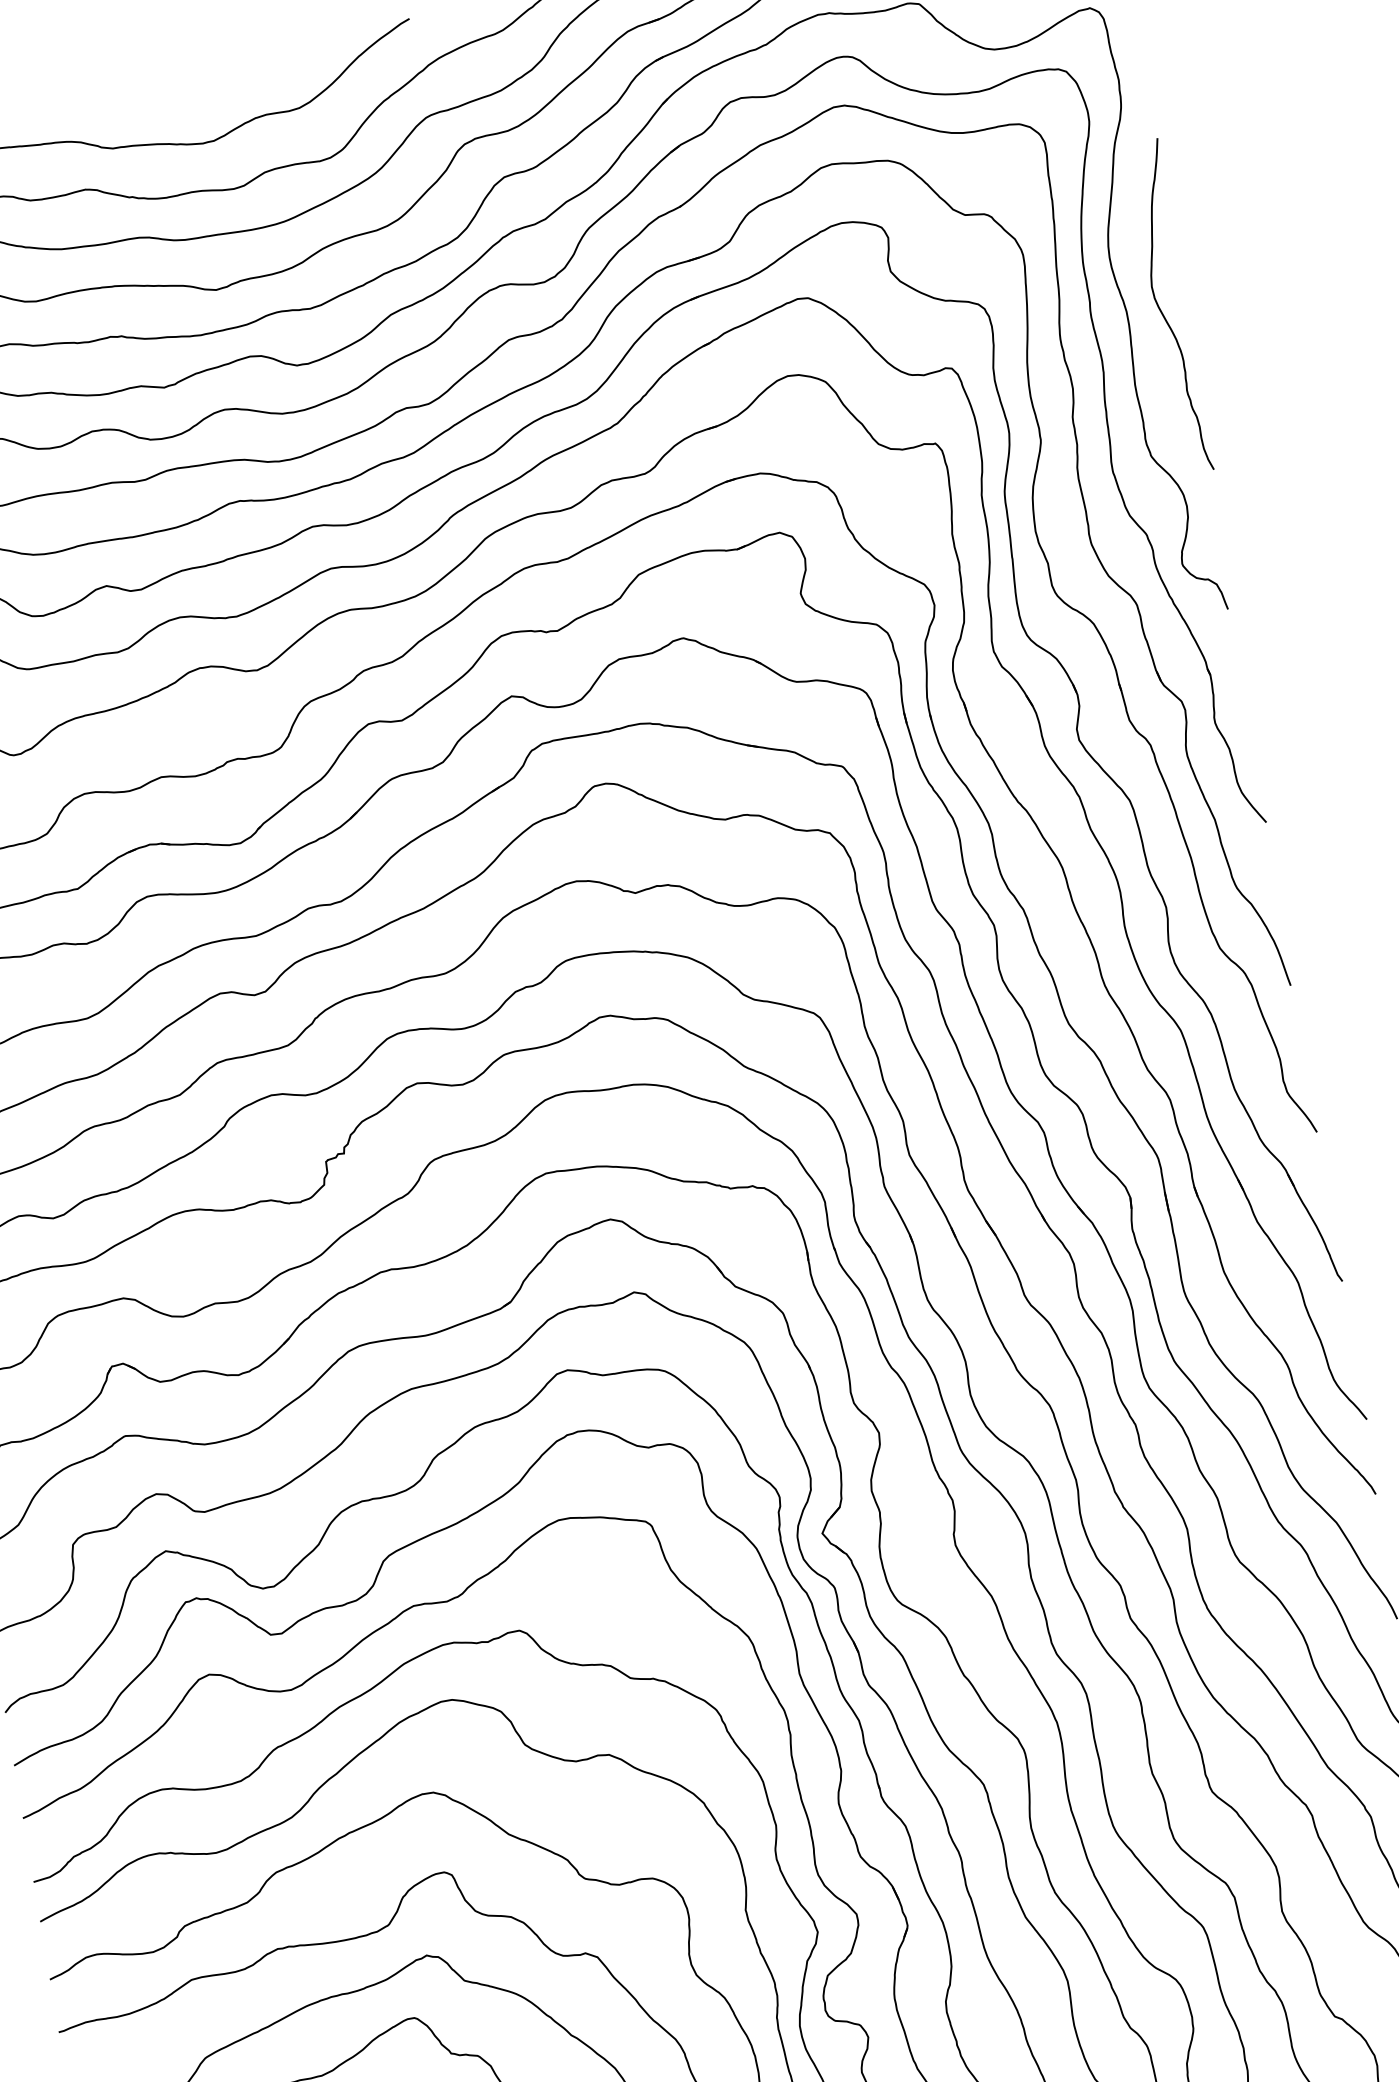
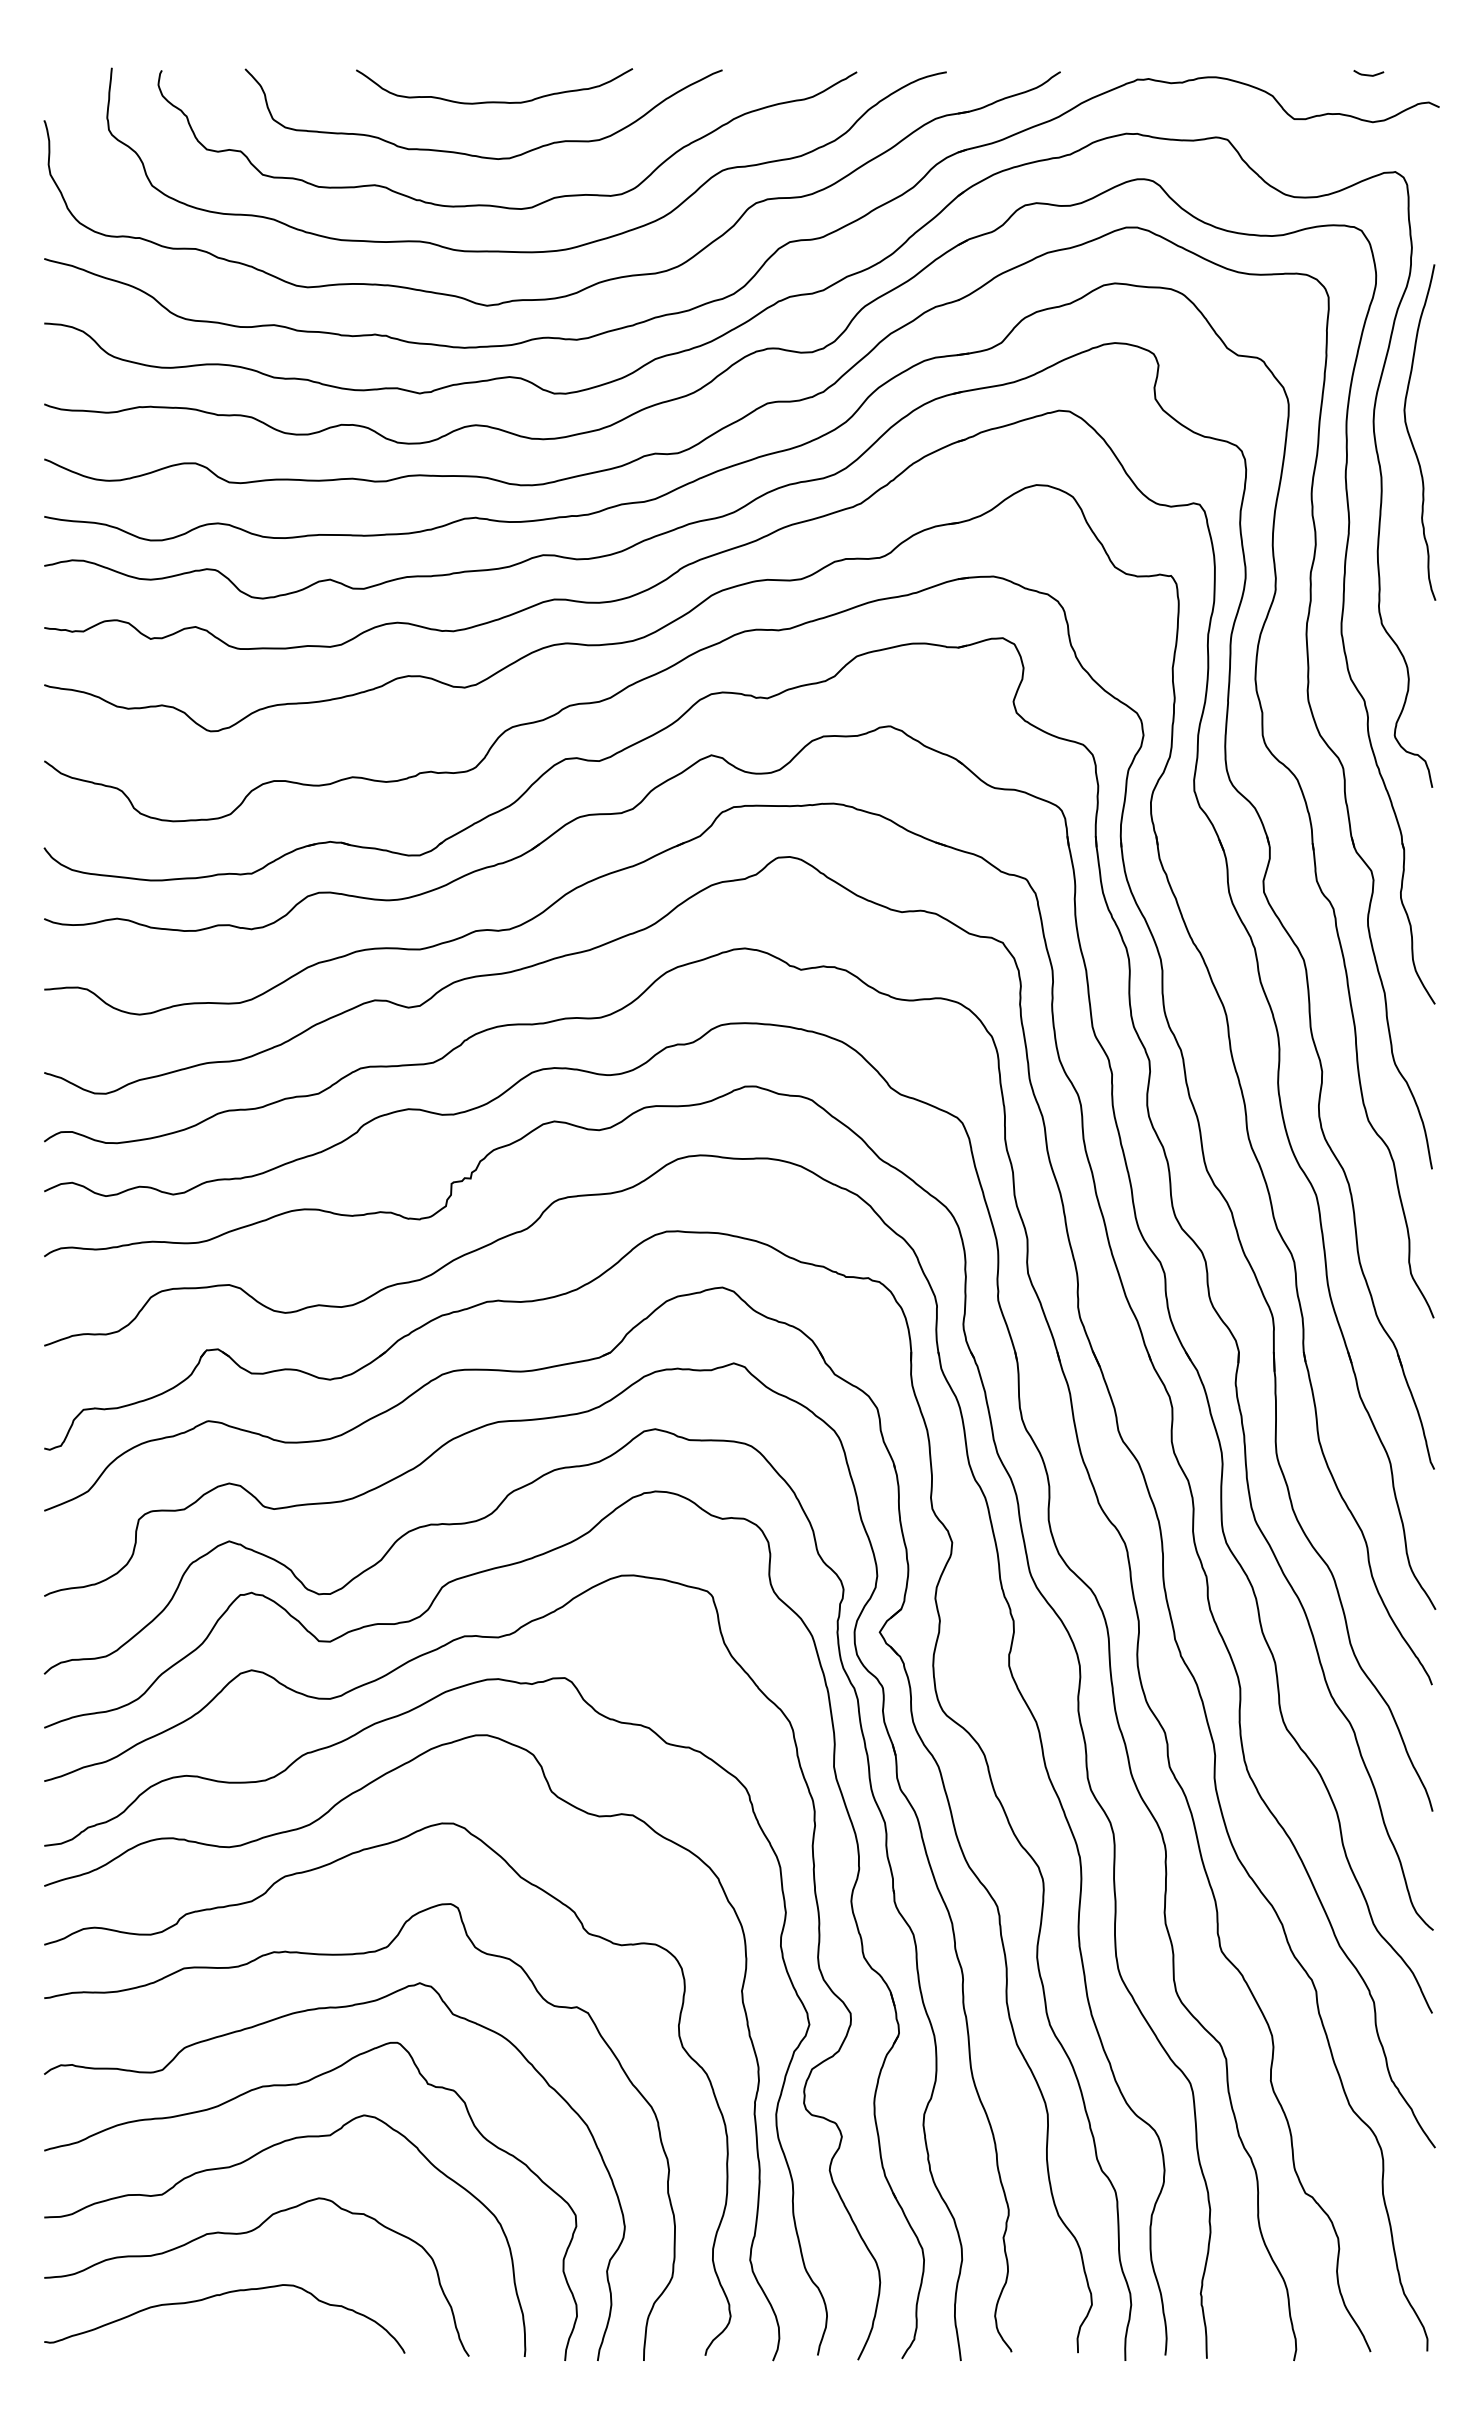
curve: (189, 87) -> (494, 101), added
curve: (1162, 310) -> (1410, 435), moved

